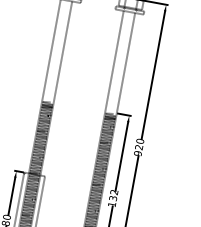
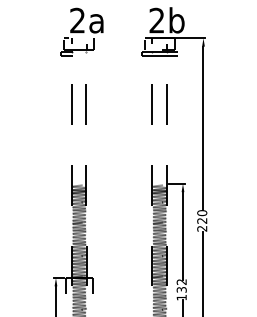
text: (138, 153) -> (202, 228), 920 -> 220

